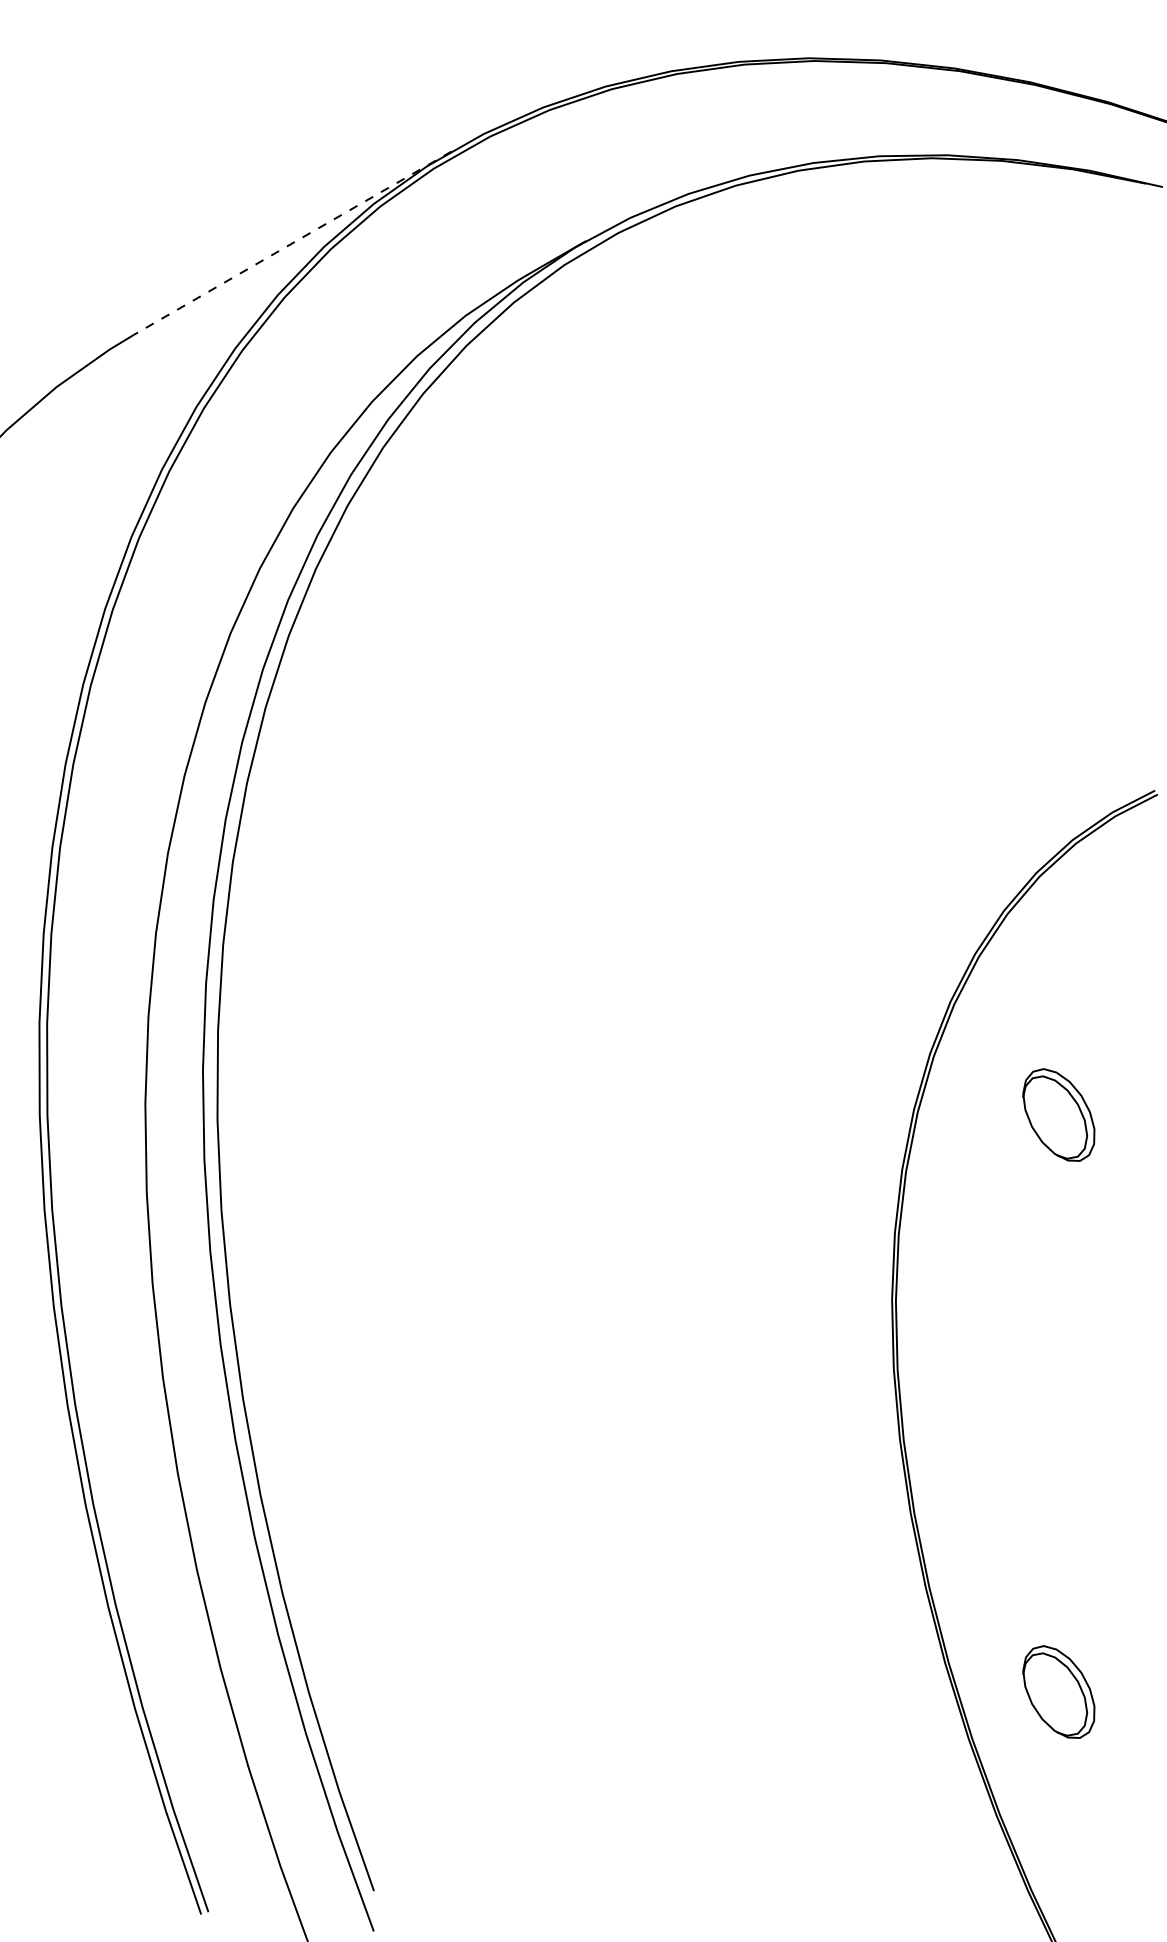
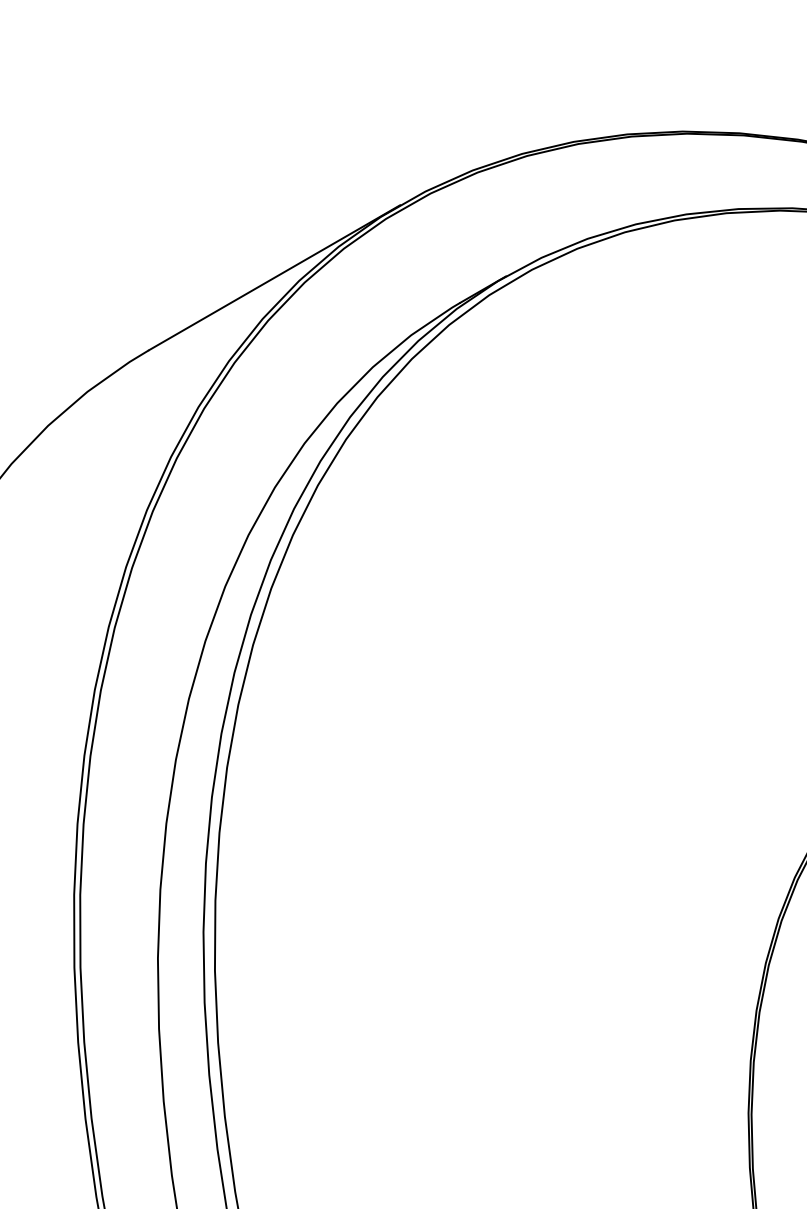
line: (292, 243) -> (274, 278), dashed -> solid

